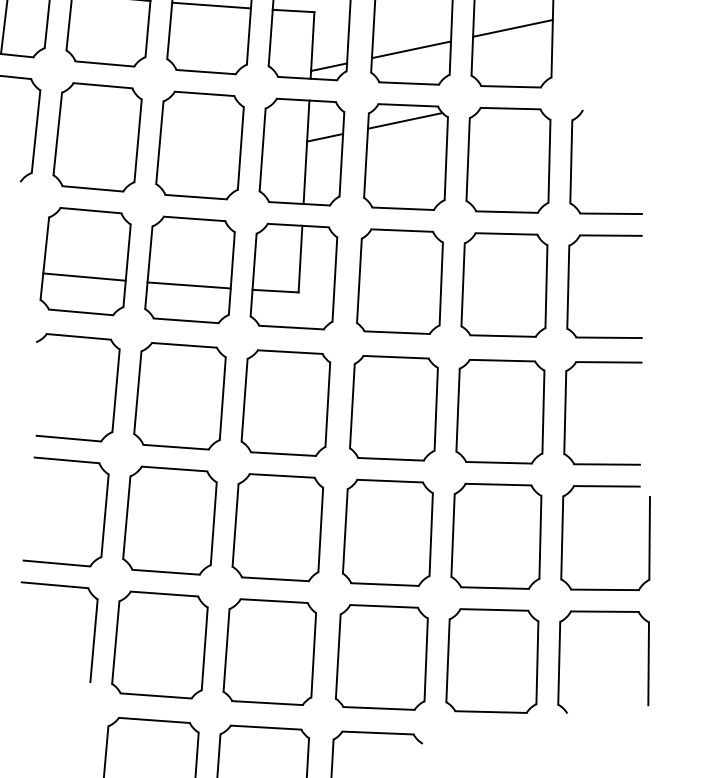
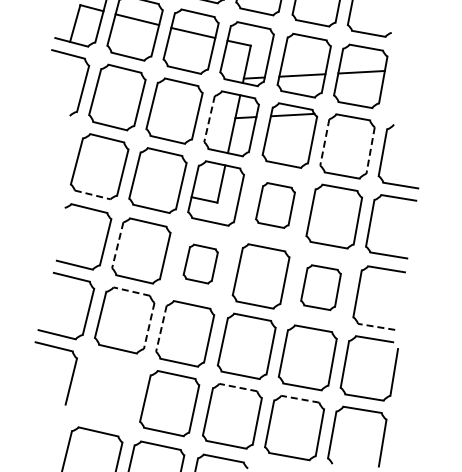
line: (262, 150) -> (209, 119), solid -> dashed
line: (467, 159) -> (324, 142), solid -> dashed
line: (549, 161) -> (370, 150), solid -> dashed
line: (83, 275) -> (97, 174), removed
part: (399, 281) -> (275, 205), size x0.7
line: (187, 284) -> (155, 188), removed
line: (82, 313) -> (93, 195), solid -> dashed
line: (137, 393) -> (117, 245), solid -> dashed
part: (285, 402) -> (200, 263), size x0.6
part: (499, 411) -> (320, 287), size x0.7
line: (606, 463) -> (376, 326), solid -> dashed
line: (173, 468) -> (131, 291), solid -> dashed
line: (214, 522) -> (149, 325), solid -> dashed
line: (235, 524) -> (161, 328), solid -> dashed
line: (382, 606) -> (237, 387), solid -> dashed
line: (493, 610) -> (299, 399), solid -> dashed
part: (158, 644) -> (107, 389), removed

